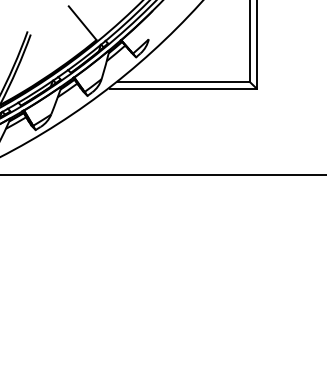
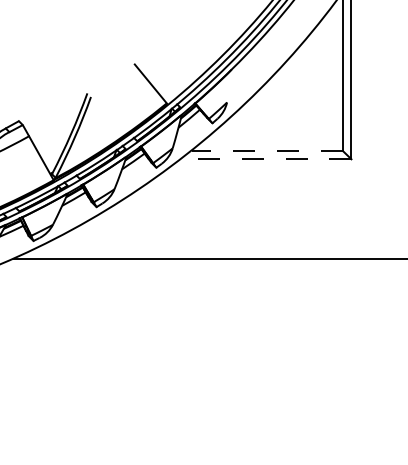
line: (183, 81) -> (267, 151), solid -> dashed
line: (182, 88) -> (266, 159), solid -> dashed

